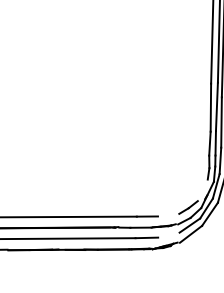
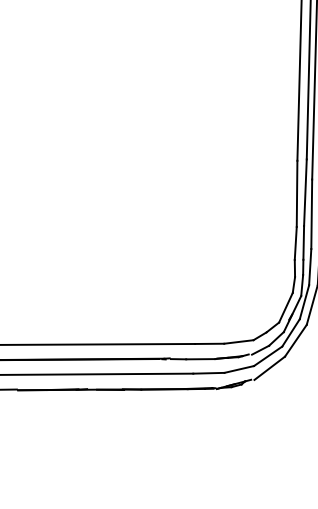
line: (202, 190) -> (285, 307), added
line: (168, 214) -> (238, 341), added
line: (169, 235) -> (239, 369), added

